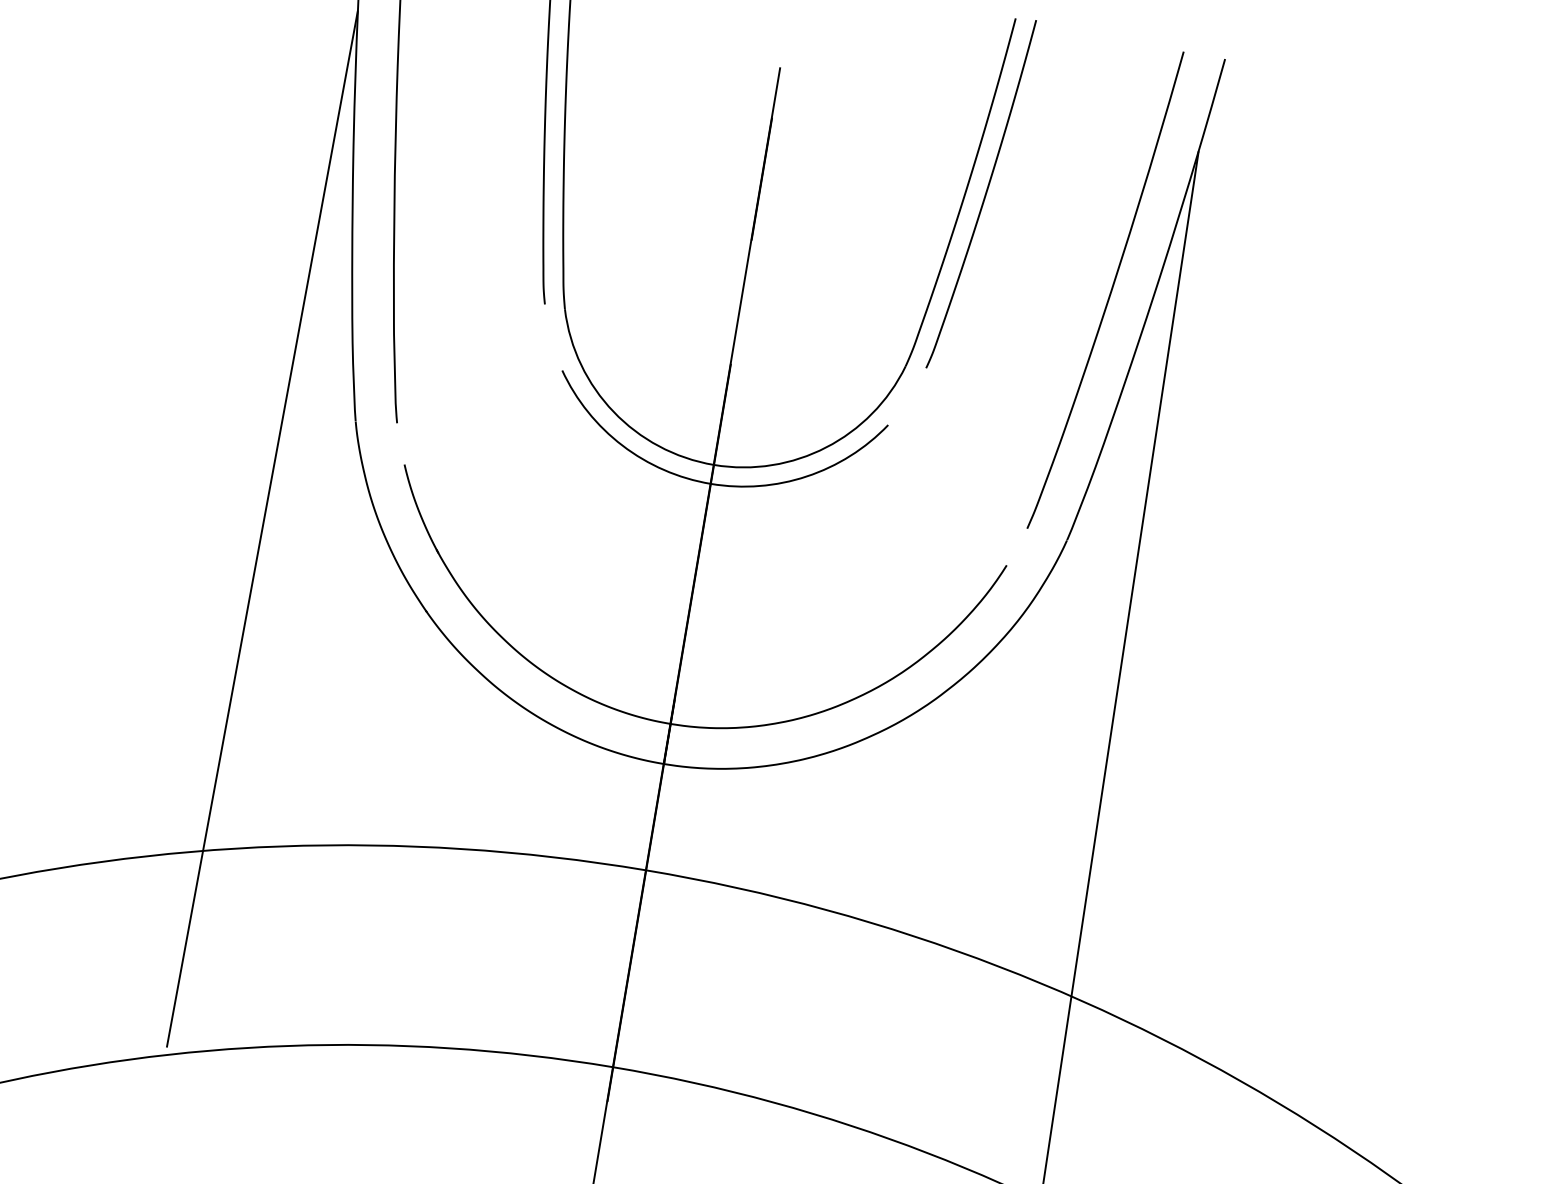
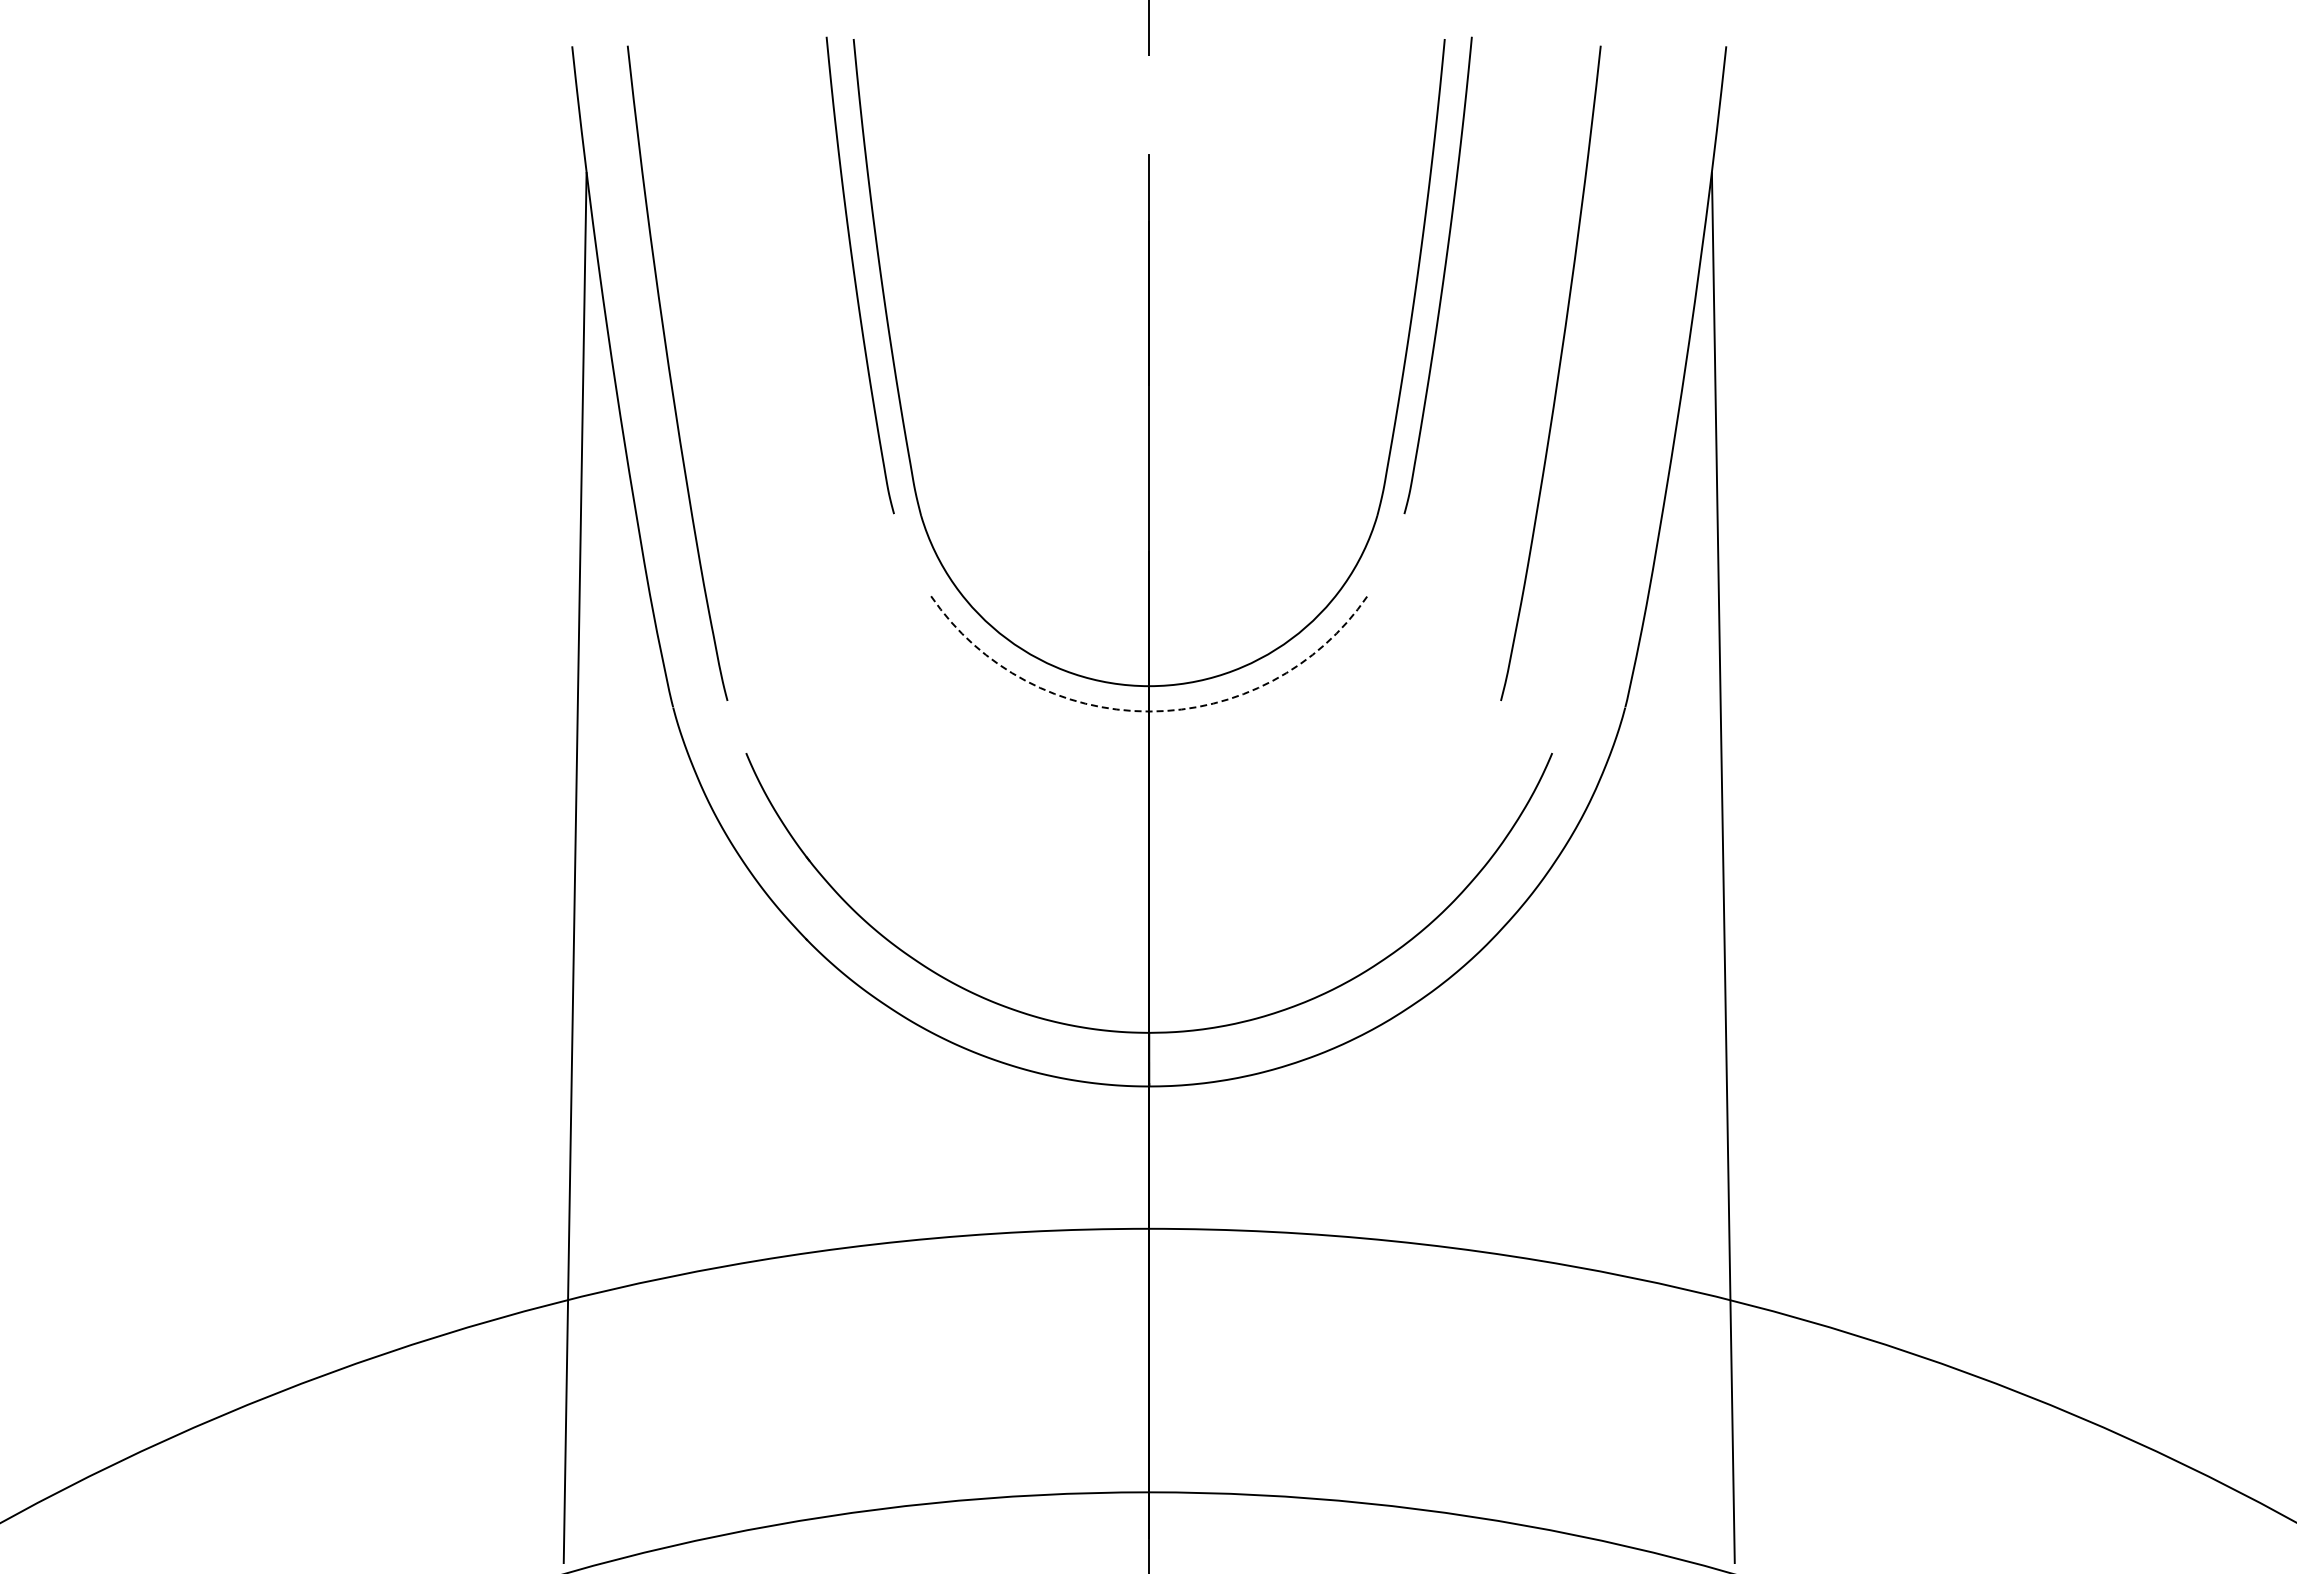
curve: (1110, 290) -> (1557, 372), moved
arc: (711, 483) -> (1149, 711), solid -> dashed

